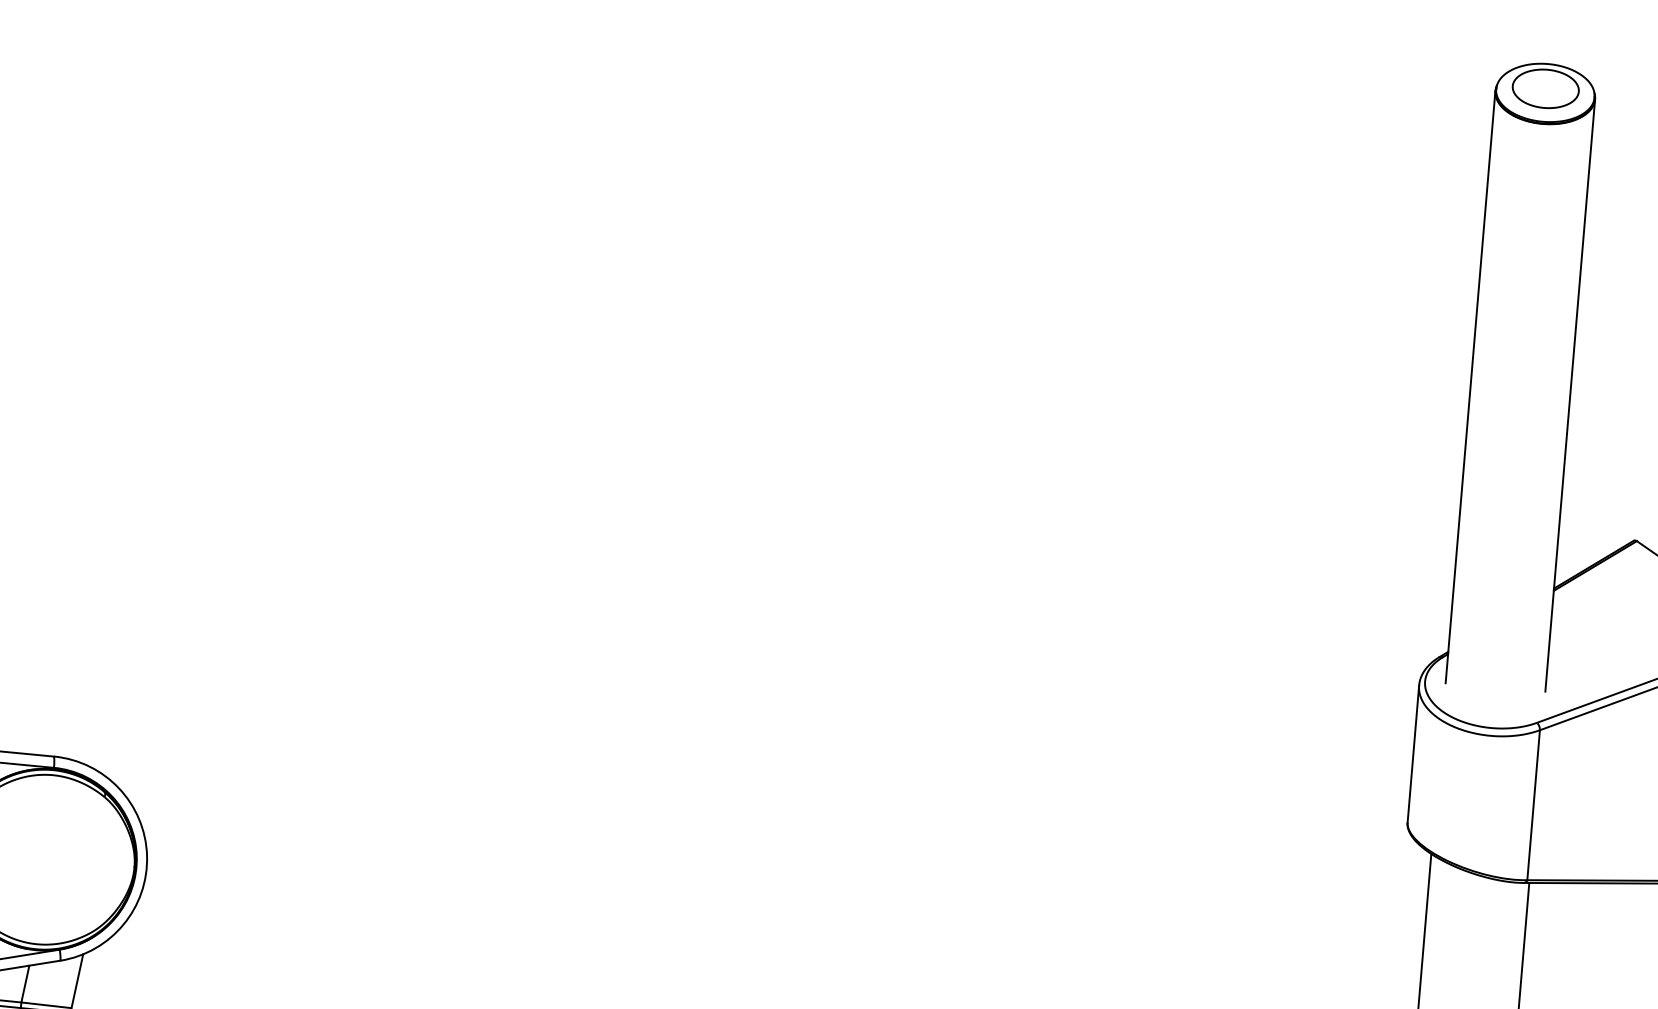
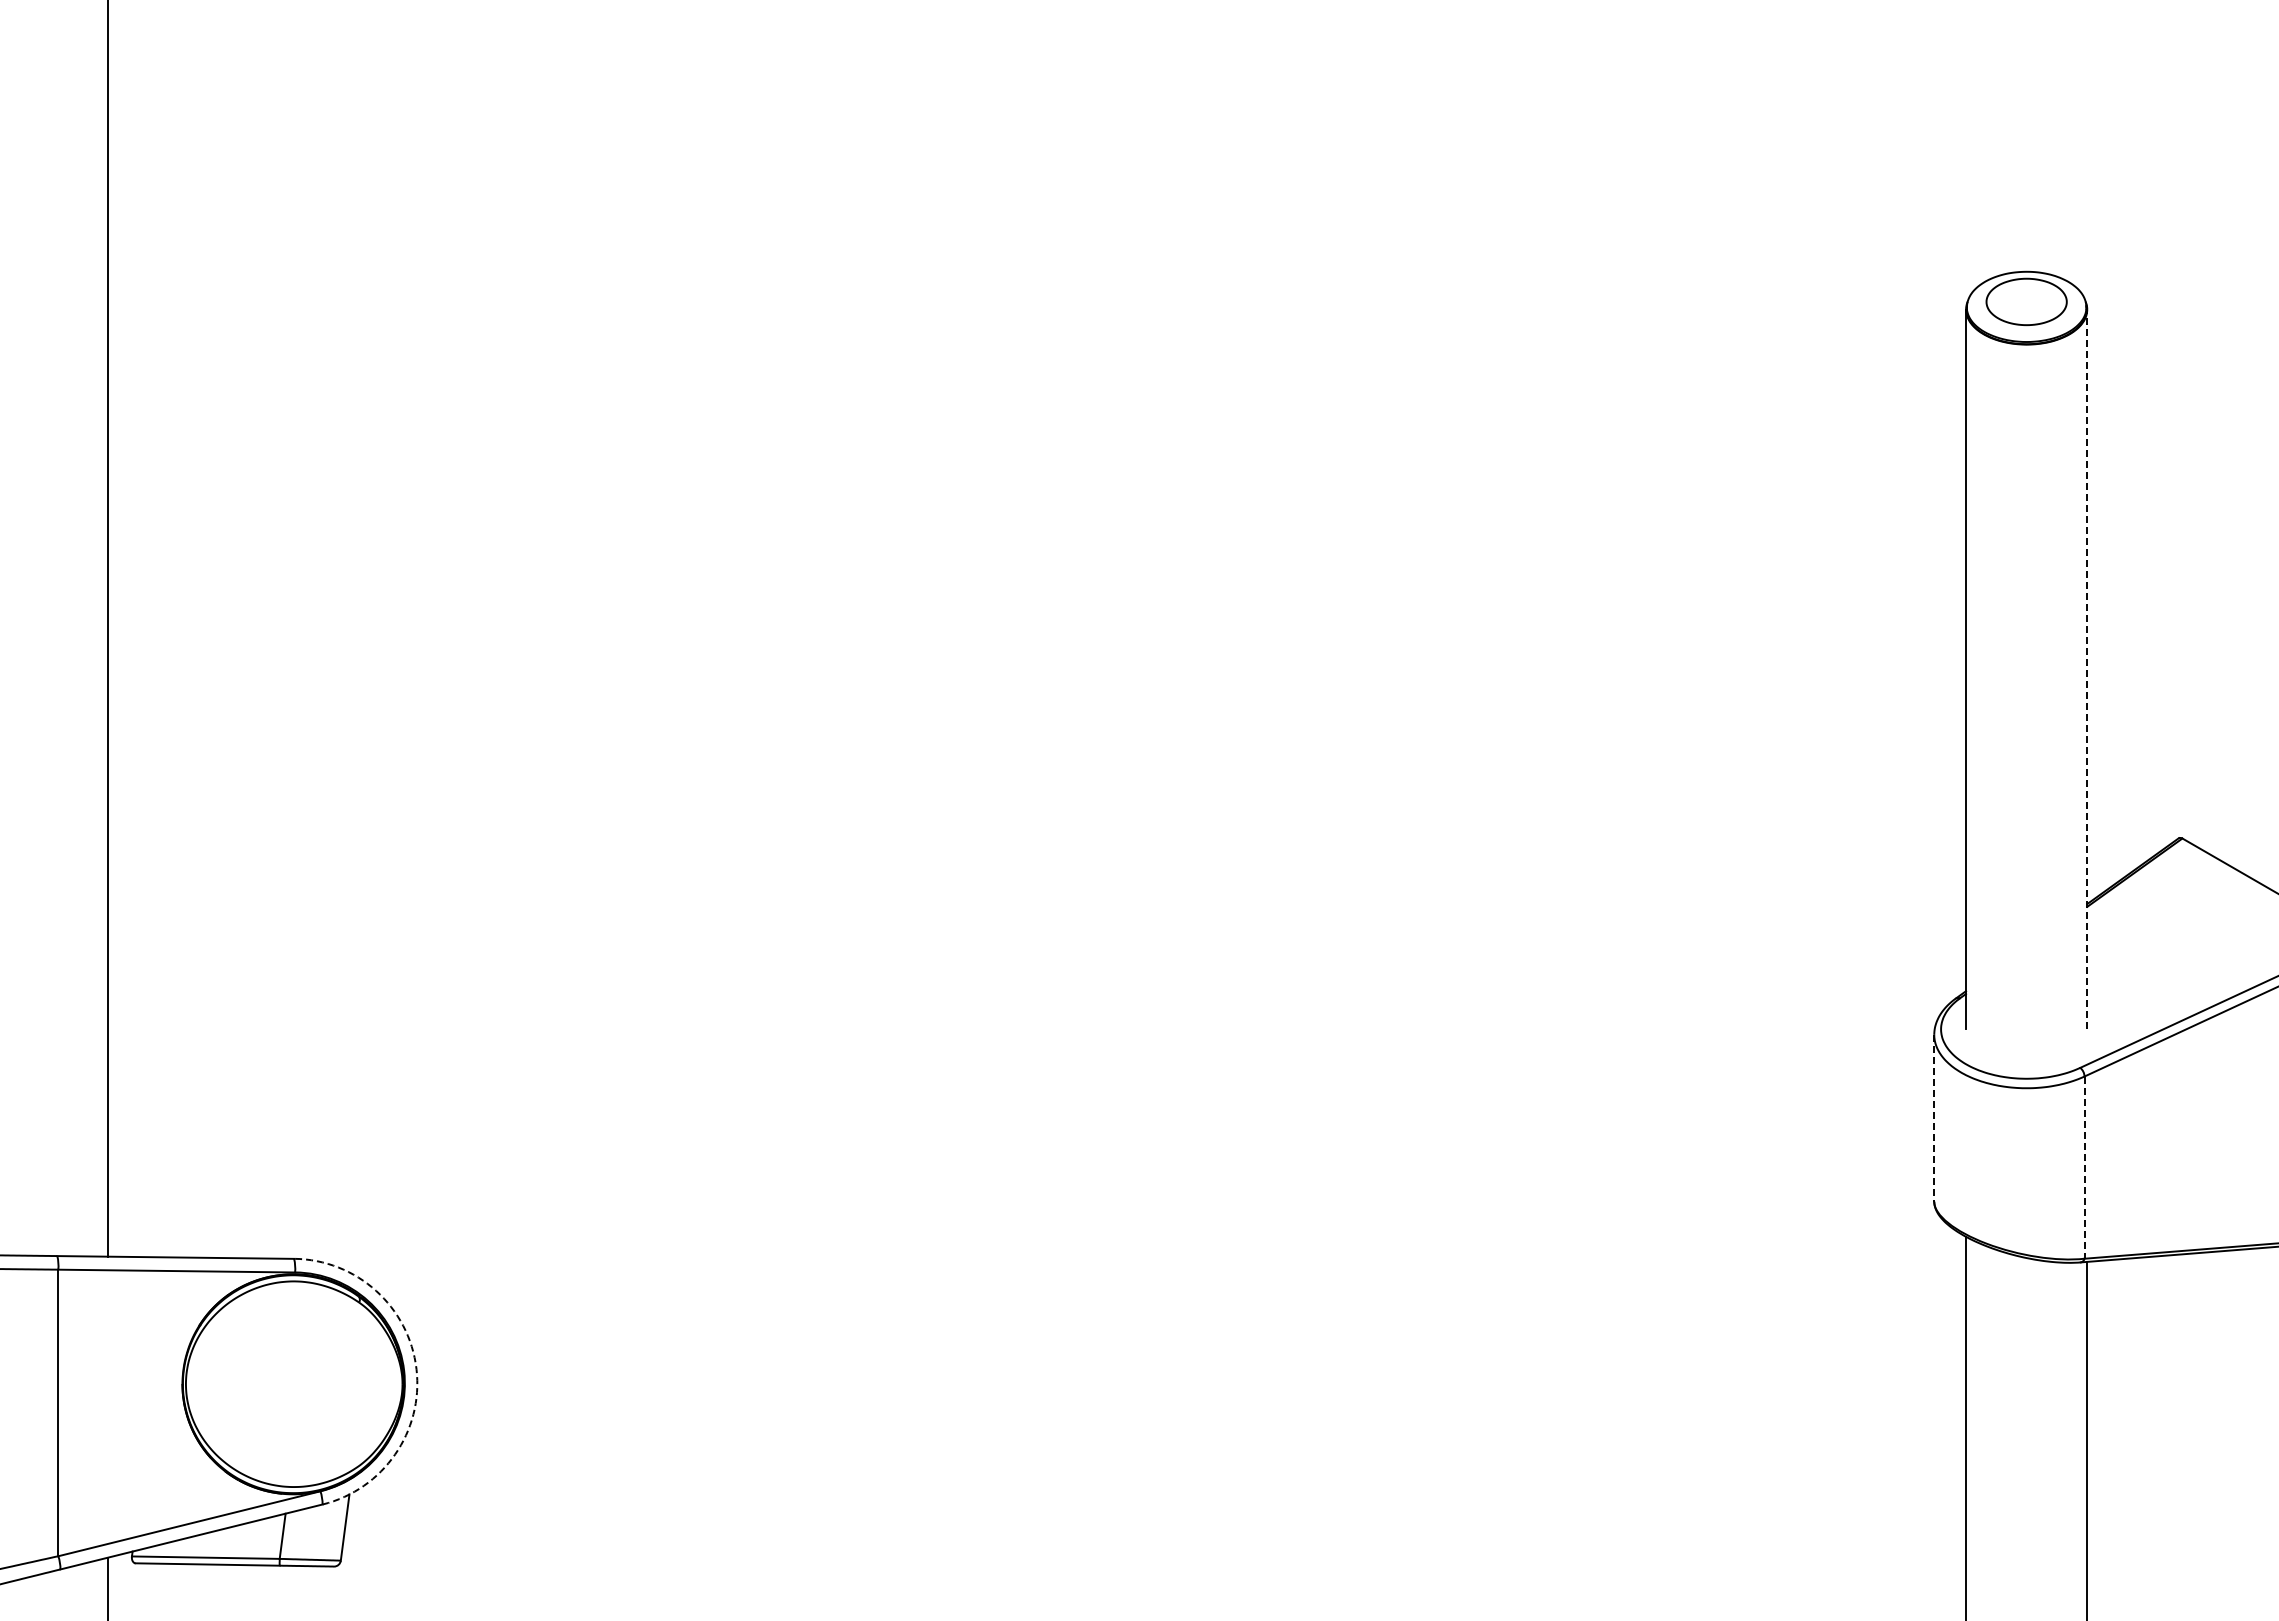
line: (1570, 395) -> (2087, 669), solid -> dashed
line: (1413, 754) -> (1934, 1118), solid -> dashed
line: (1533, 805) -> (2084, 1168), solid -> dashed
arc: (147, 856) -> (416, 1369), solid -> dashed

